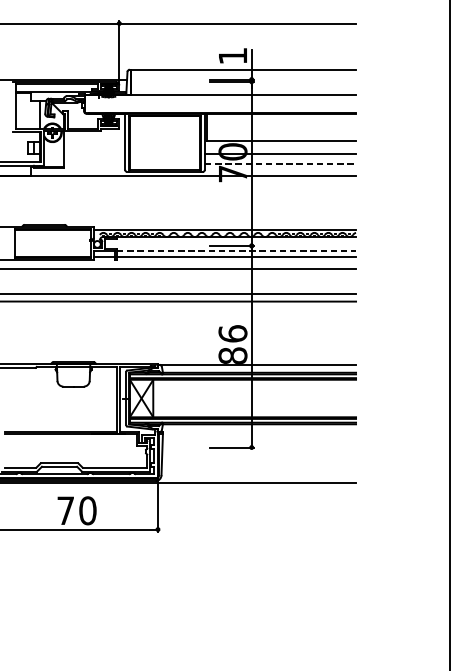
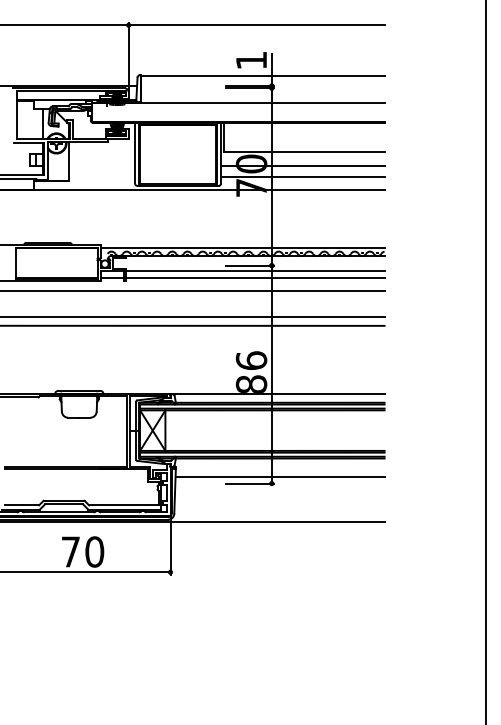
line: (280, 164) -> (302, 177), dashed -> solid
line: (236, 251) -> (255, 271), dashed -> solid
line: (258, 441) -> (279, 477), added

